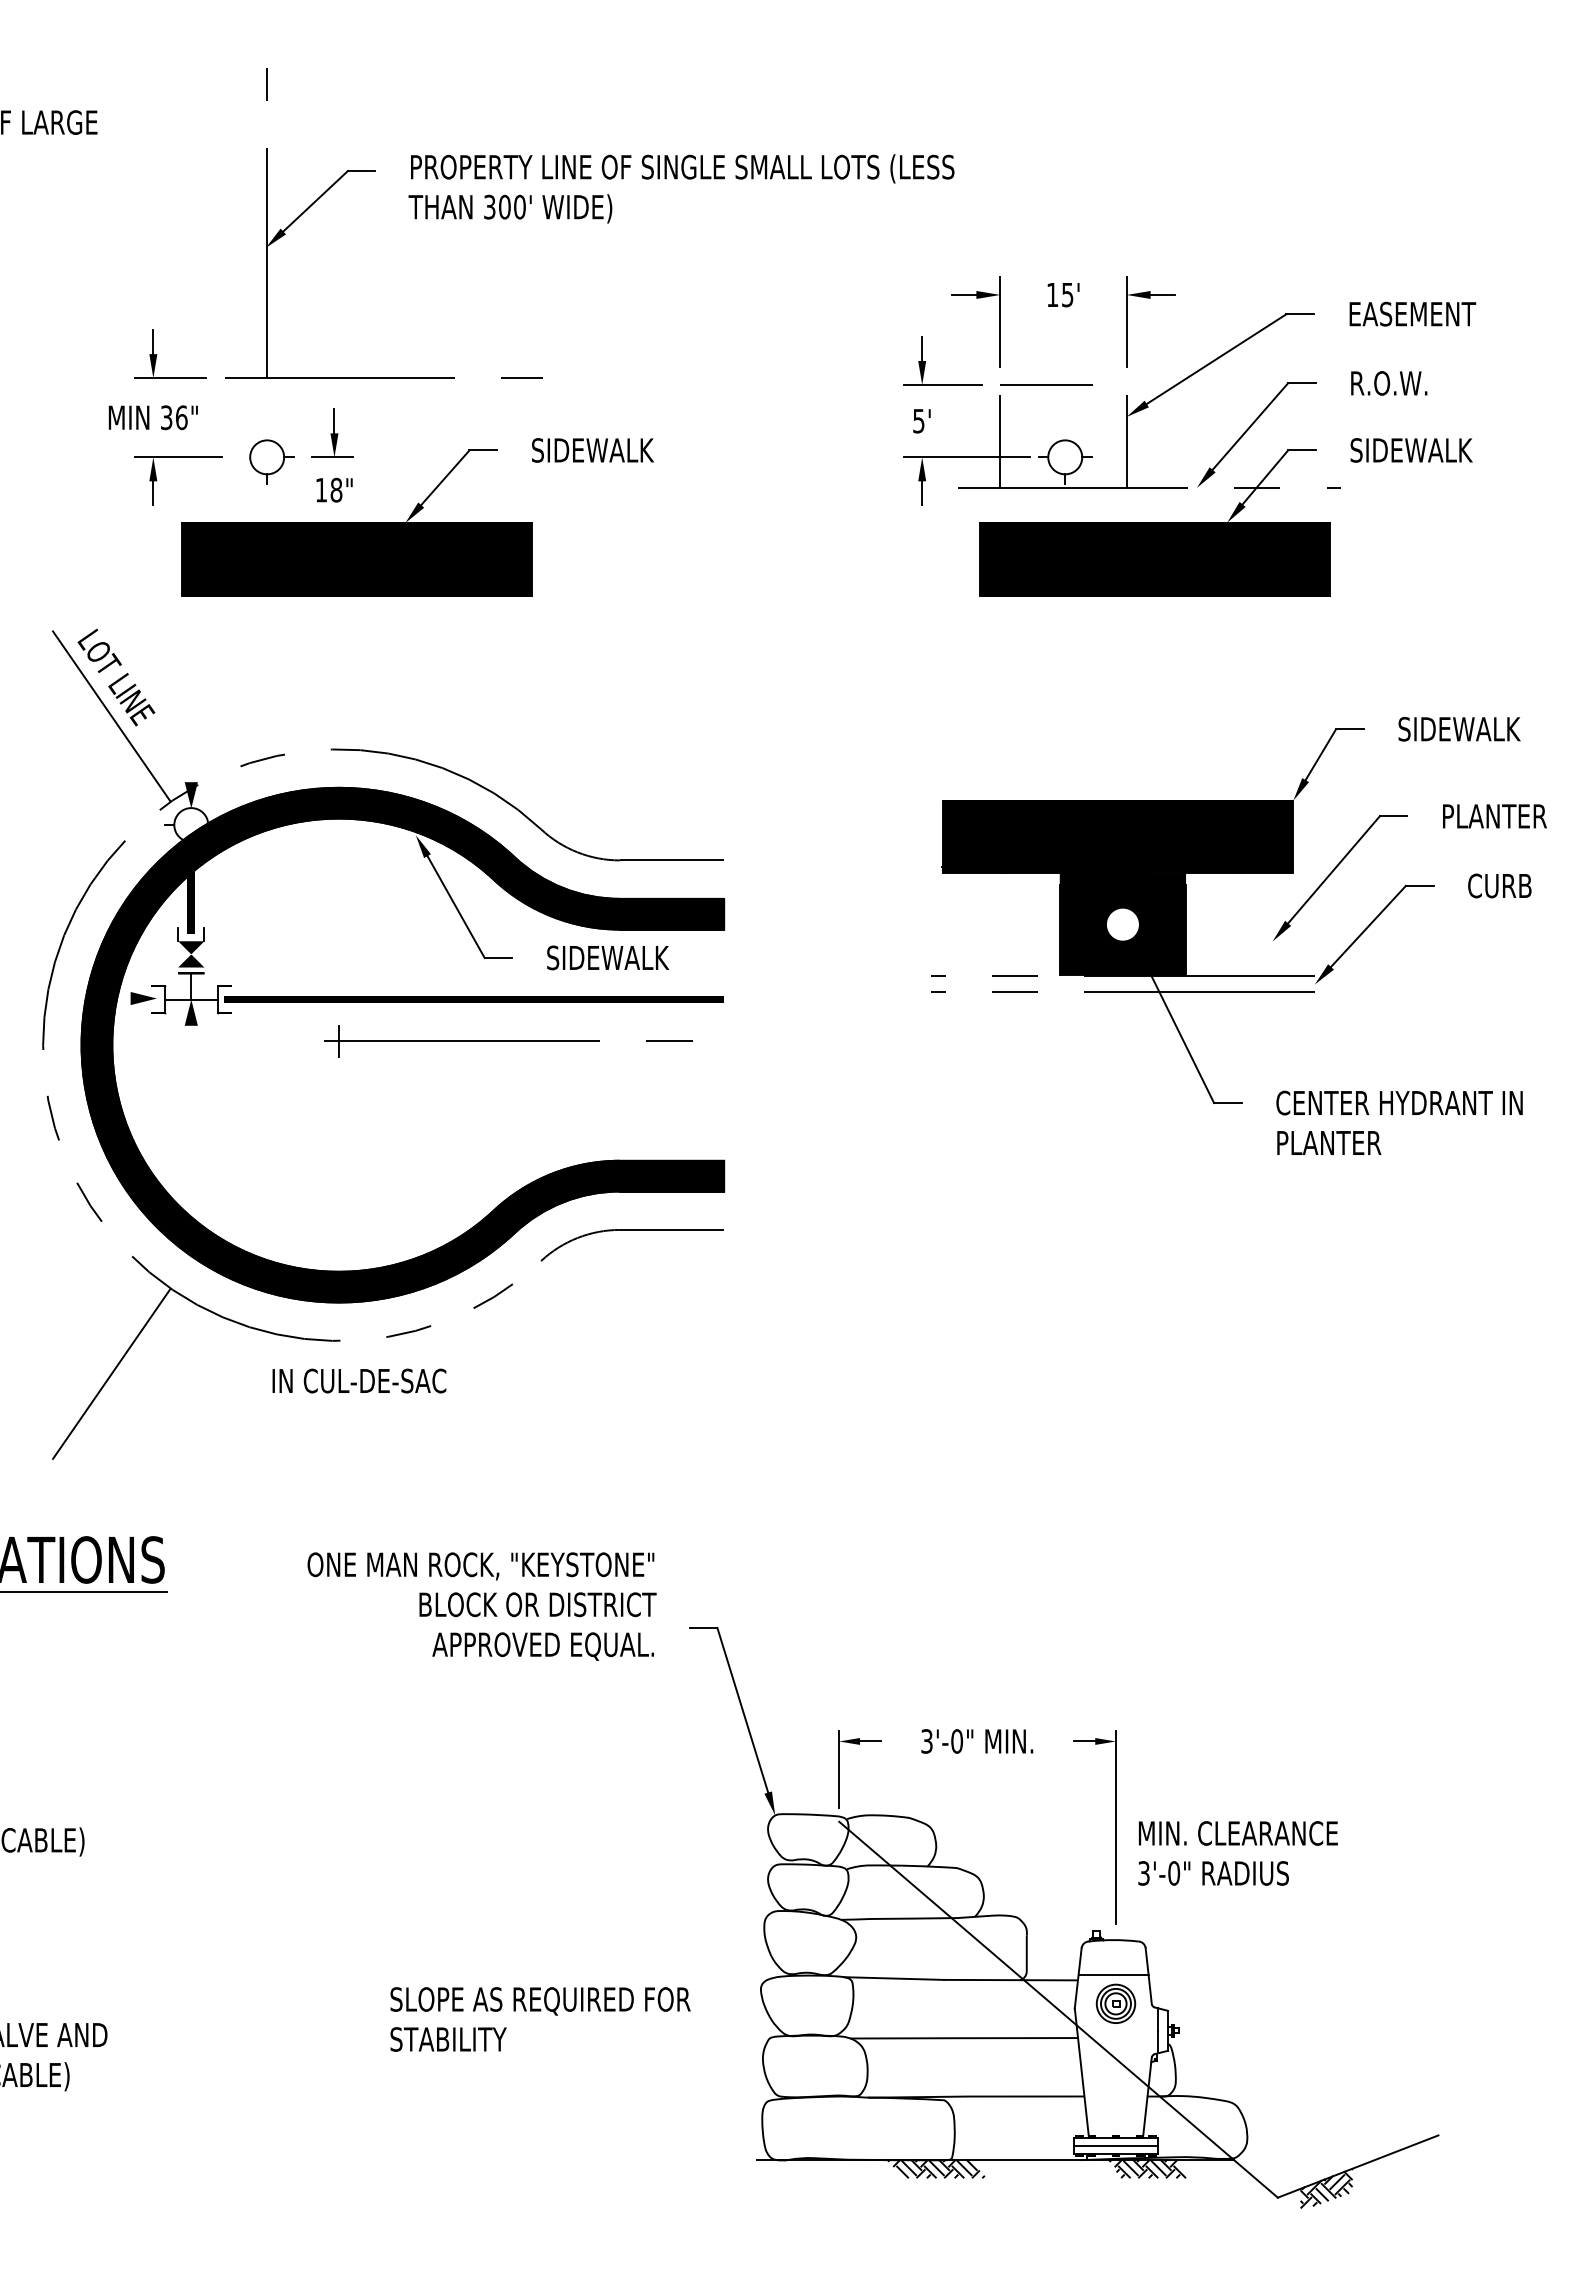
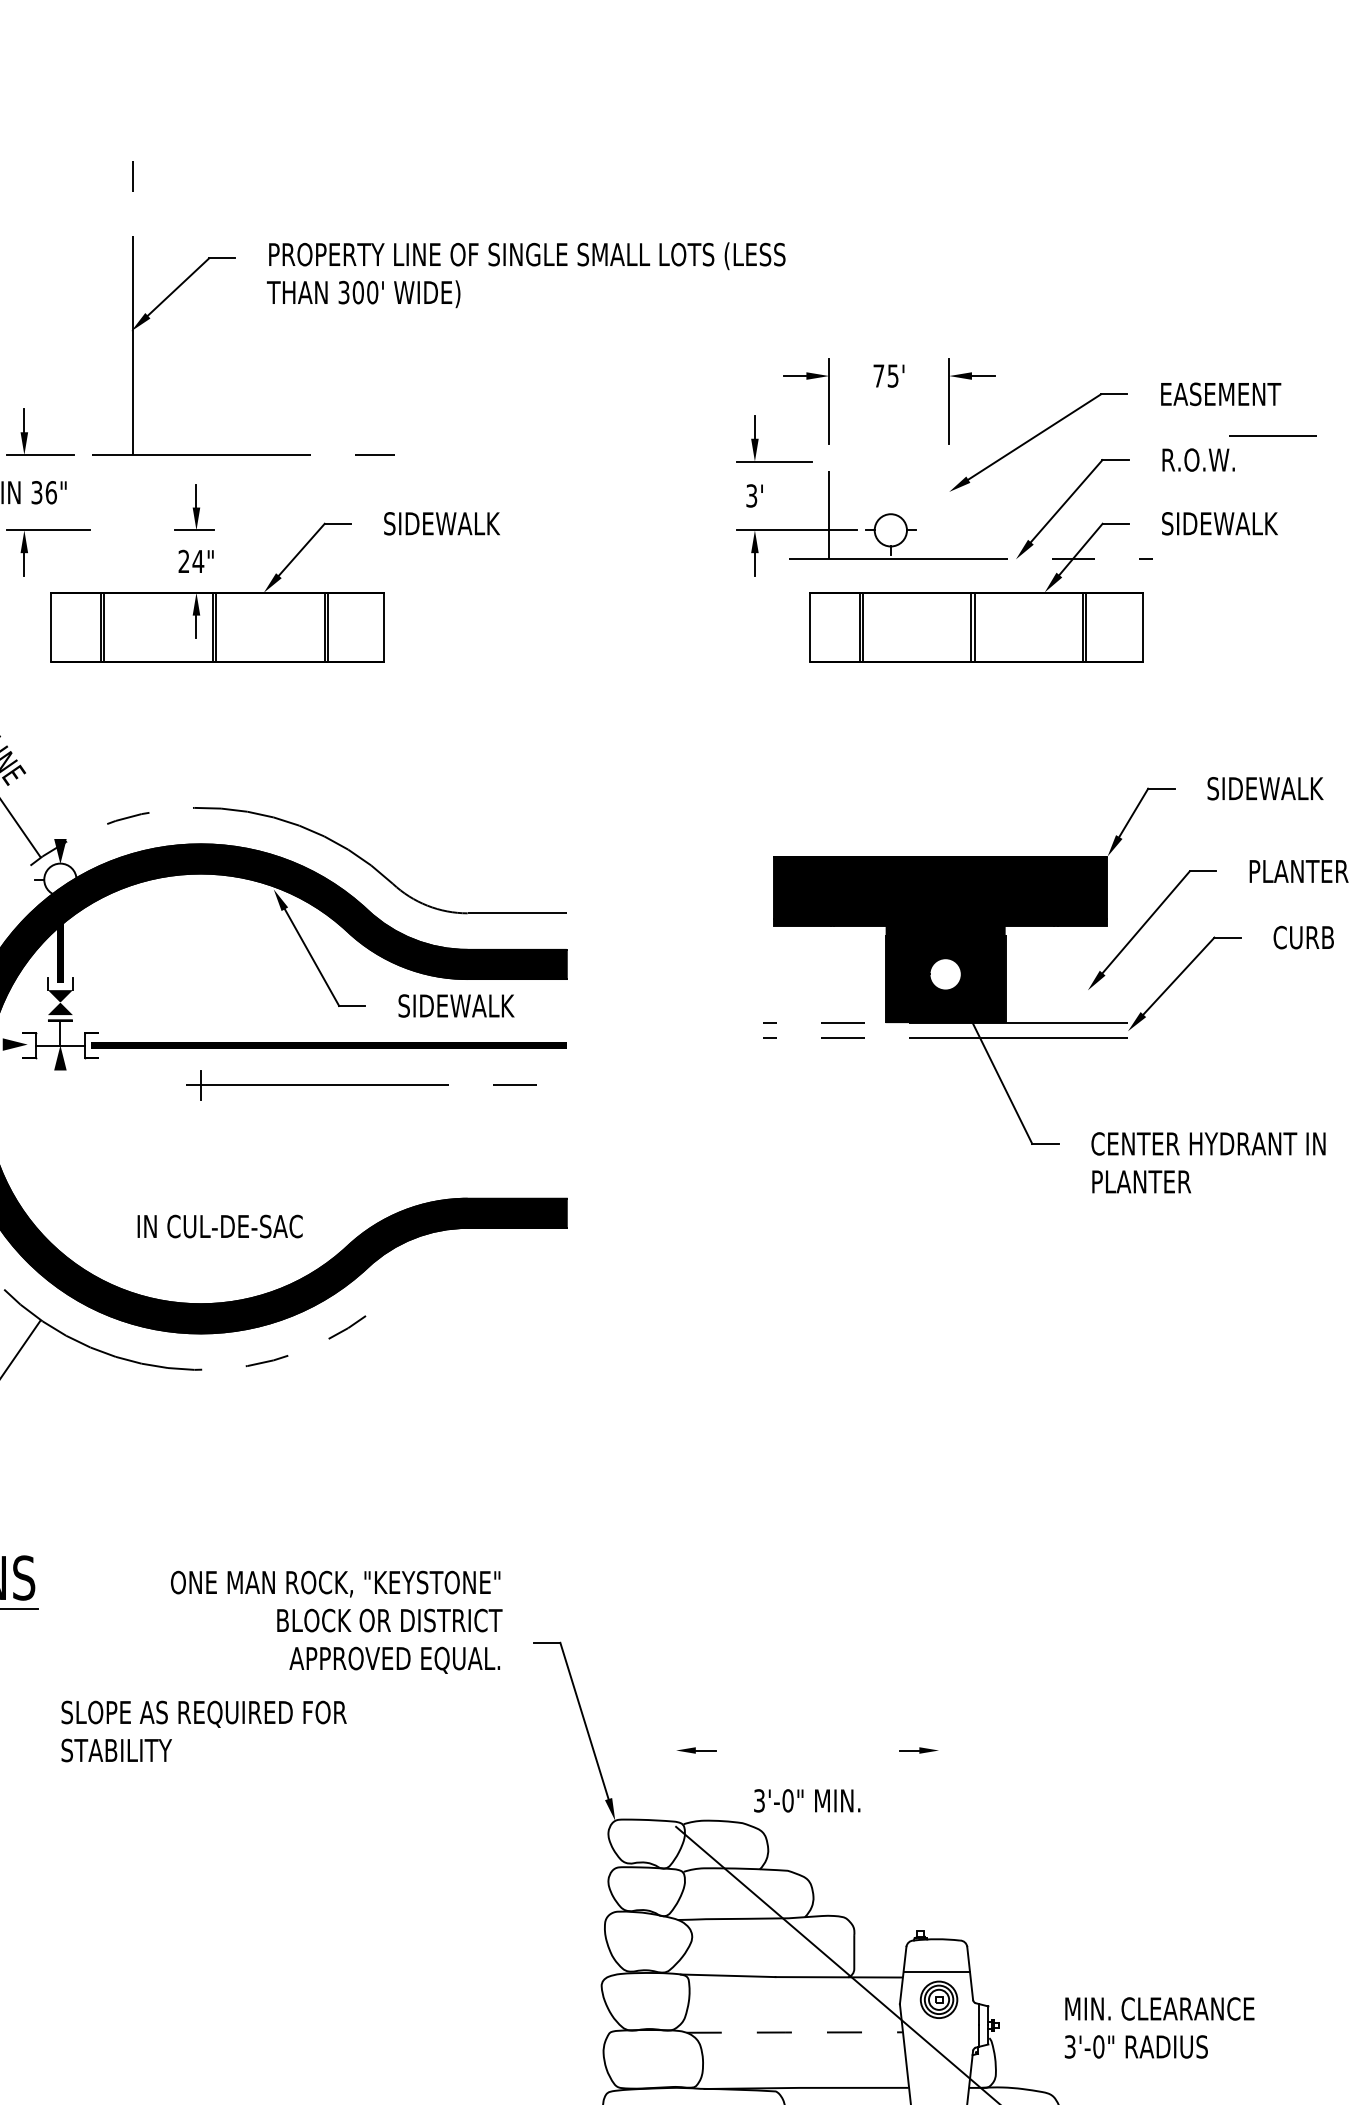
text: (1052, 294) -> (878, 375), 15' -> 75'
line: (1046, 384) -> (1273, 435), moved
text: (918, 420) -> (751, 495), 5' -> 3'
line: (1126, 435) -> (949, 509), removed
part: (271, 461) -> (136, 534), removed
text: (328, 489) -> (190, 560), 18" -> 24"
fill: (356, 559) -> (217, 627), removed
fill: (1154, 559) -> (975, 627), removed
part: (631, 1230) -> (478, 1264), removed
text: (359, 1380) -> (220, 1226), moved
text: (977, 1741) -> (807, 1800), moved
line: (839, 1769) -> (676, 1777), removed
line: (1116, 1827) -> (939, 1832), removed
text: (1237, 1853) -> (1159, 2028), moved
text: (540, 2019) -> (204, 1731), moved
line: (963, 2038) -> (794, 2032), solid -> dashed

